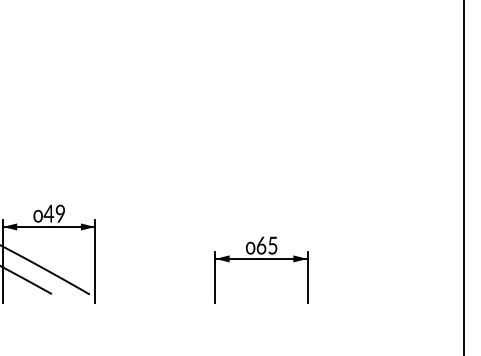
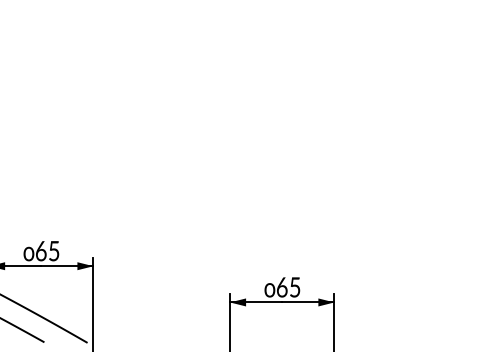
text: (53, 213) -> (46, 250), 49 -> 65

